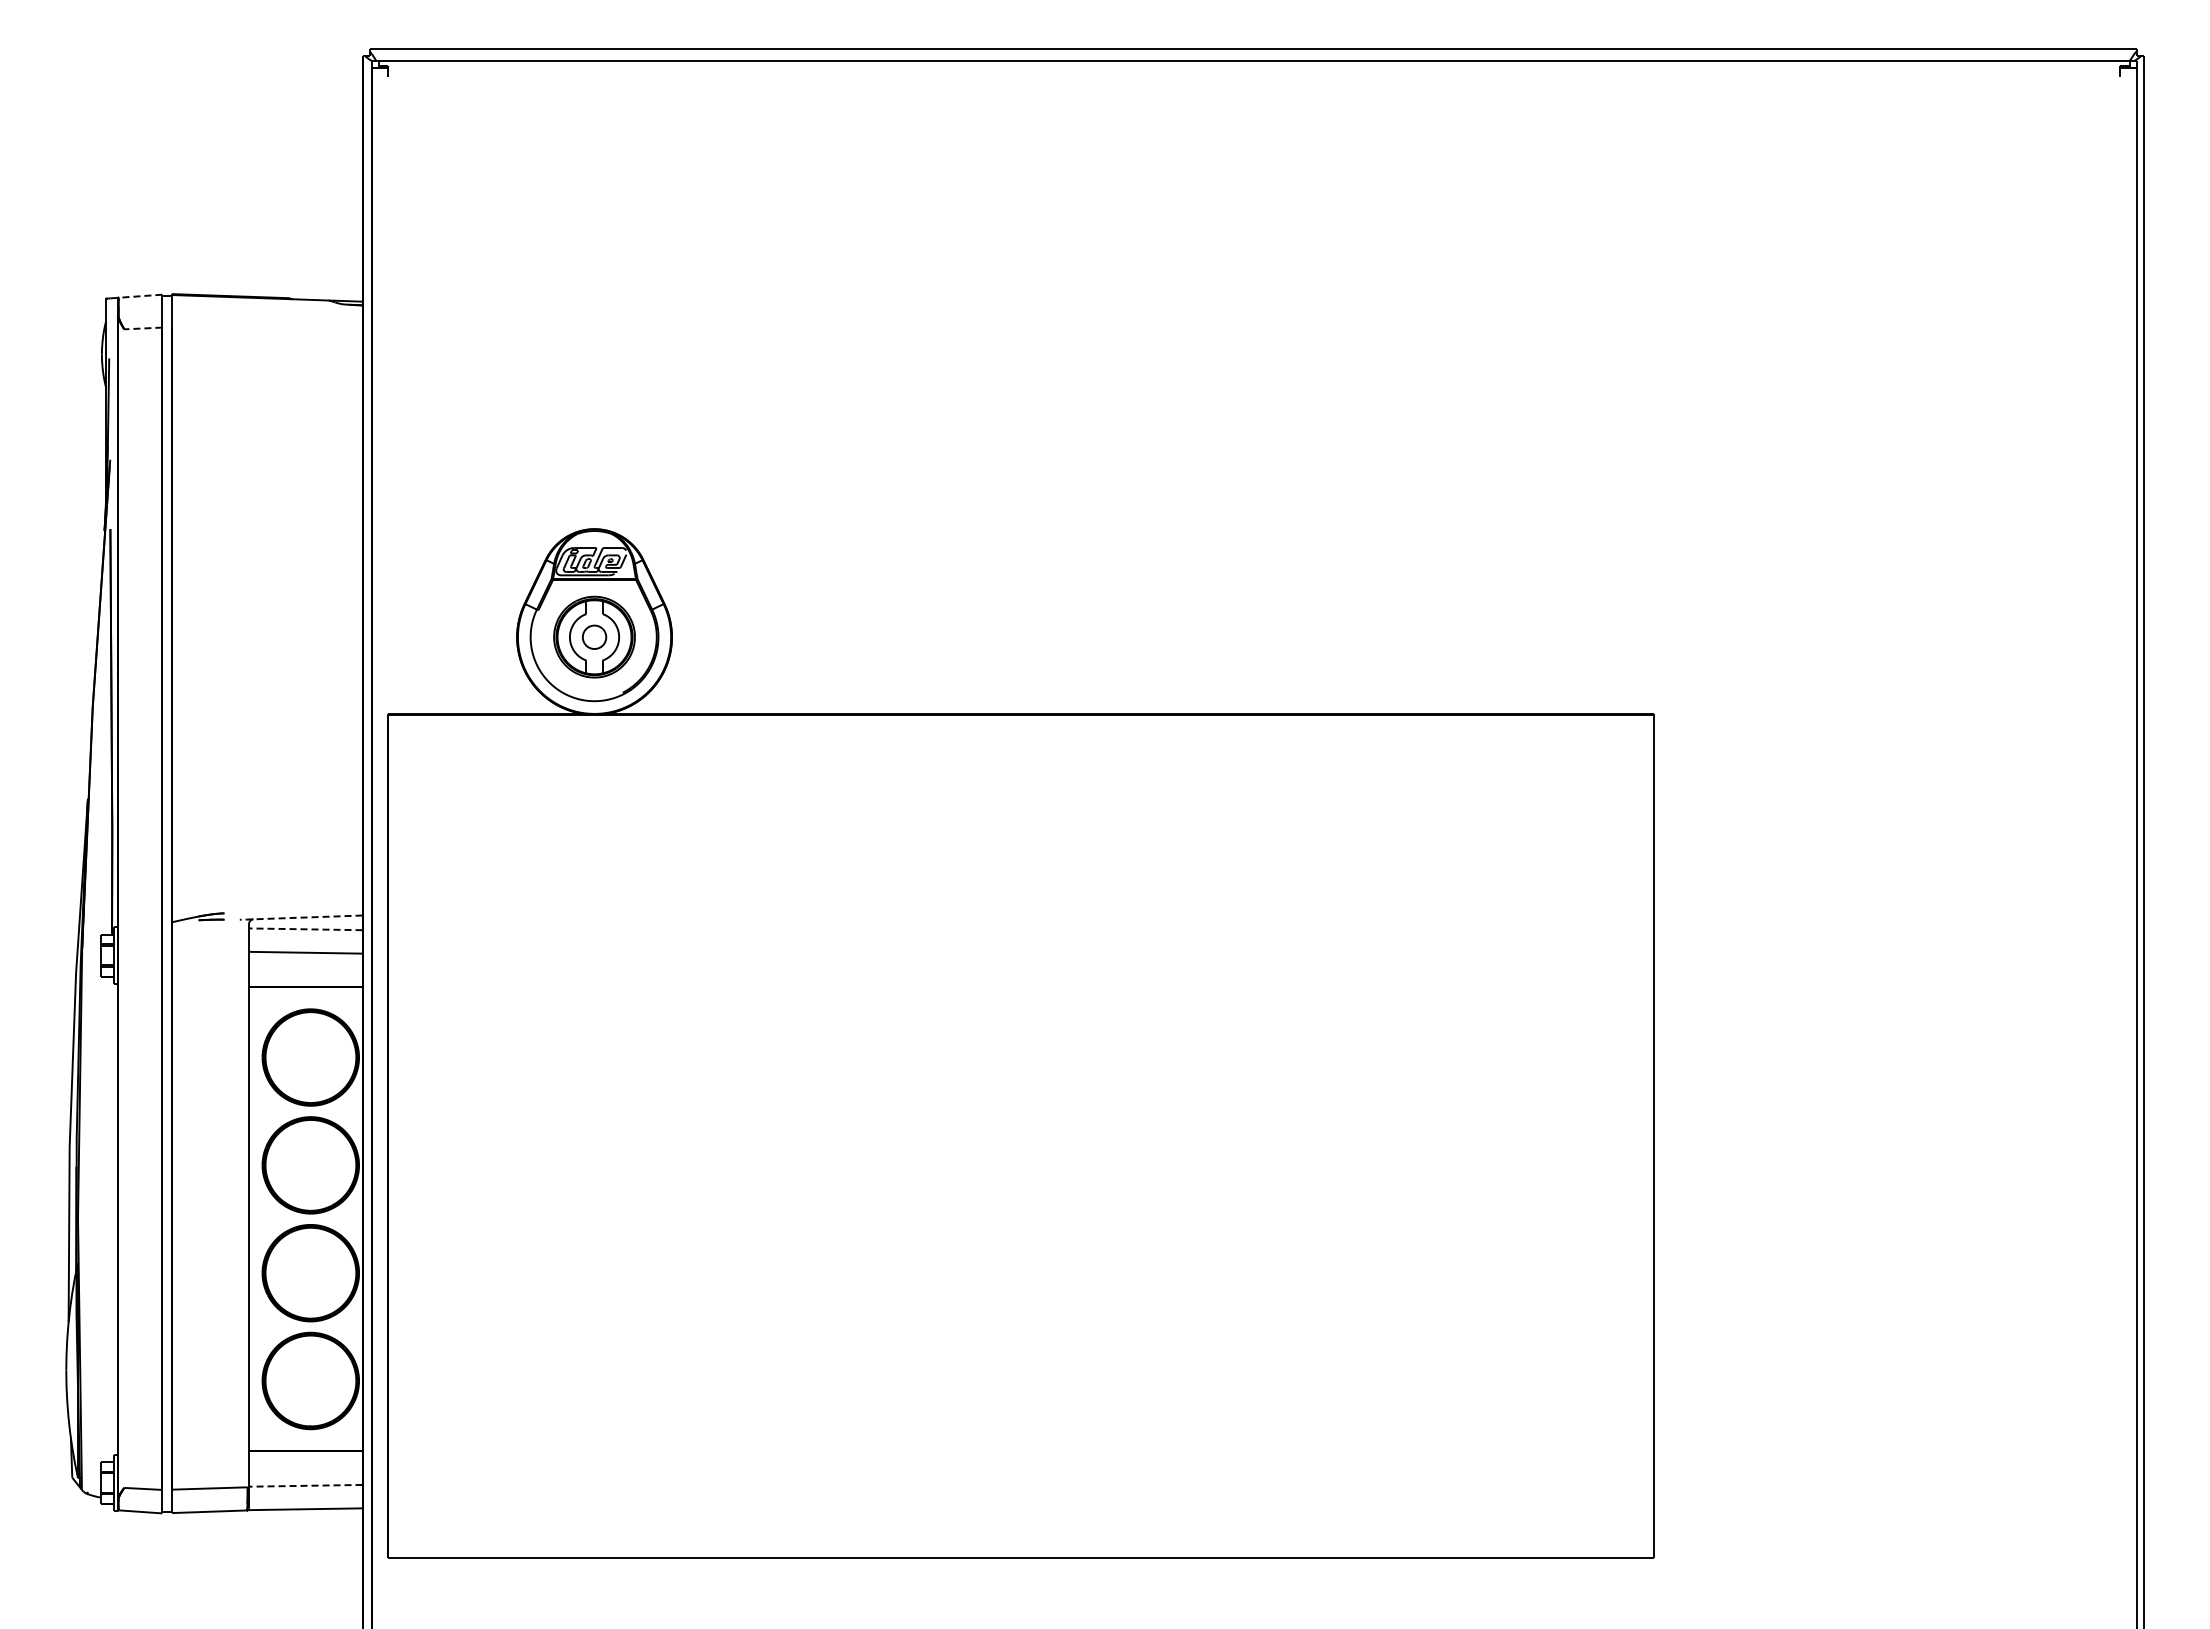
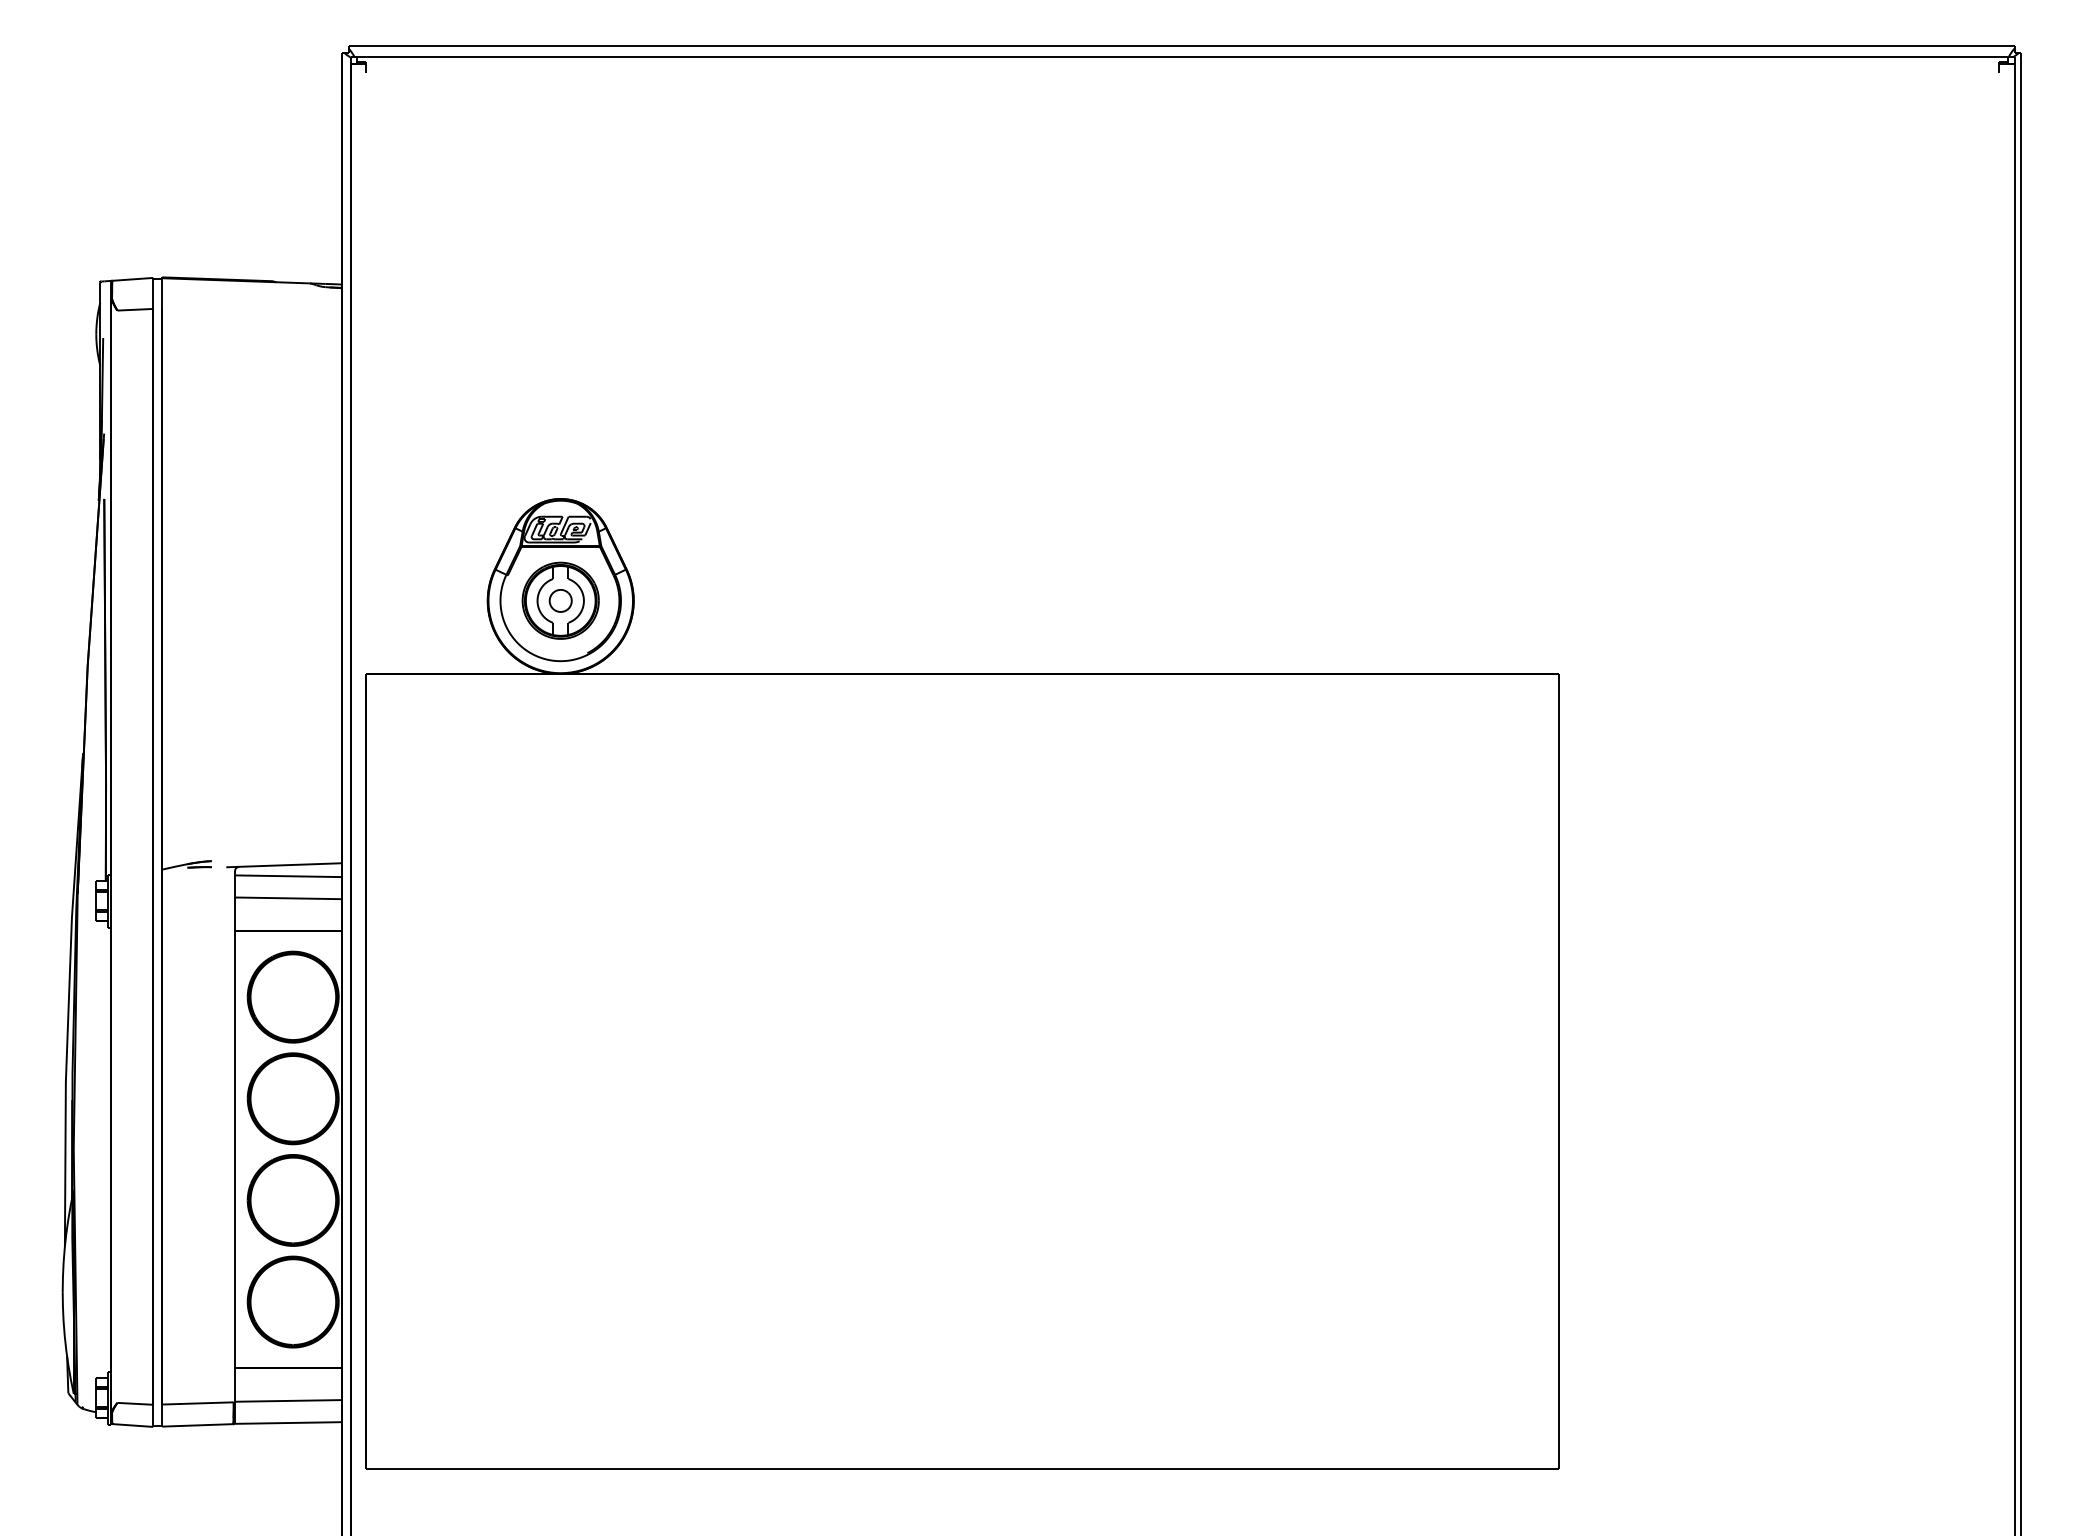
line: (140, 296) -> (132, 279), dashed -> solid
line: (142, 328) -> (134, 309), dashed -> solid
line: (300, 917) -> (283, 865), dashed -> solid
line: (305, 929) -> (288, 876), dashed -> solid
line: (305, 1485) -> (288, 1400), dashed -> solid

